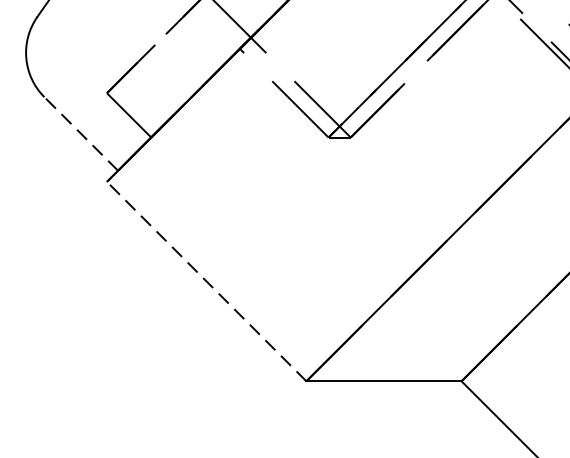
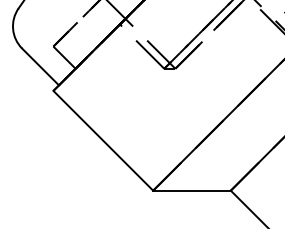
line: (81, 133) -> (40, 66), dashed -> solid
line: (207, 280) -> (103, 140), dashed -> solid

